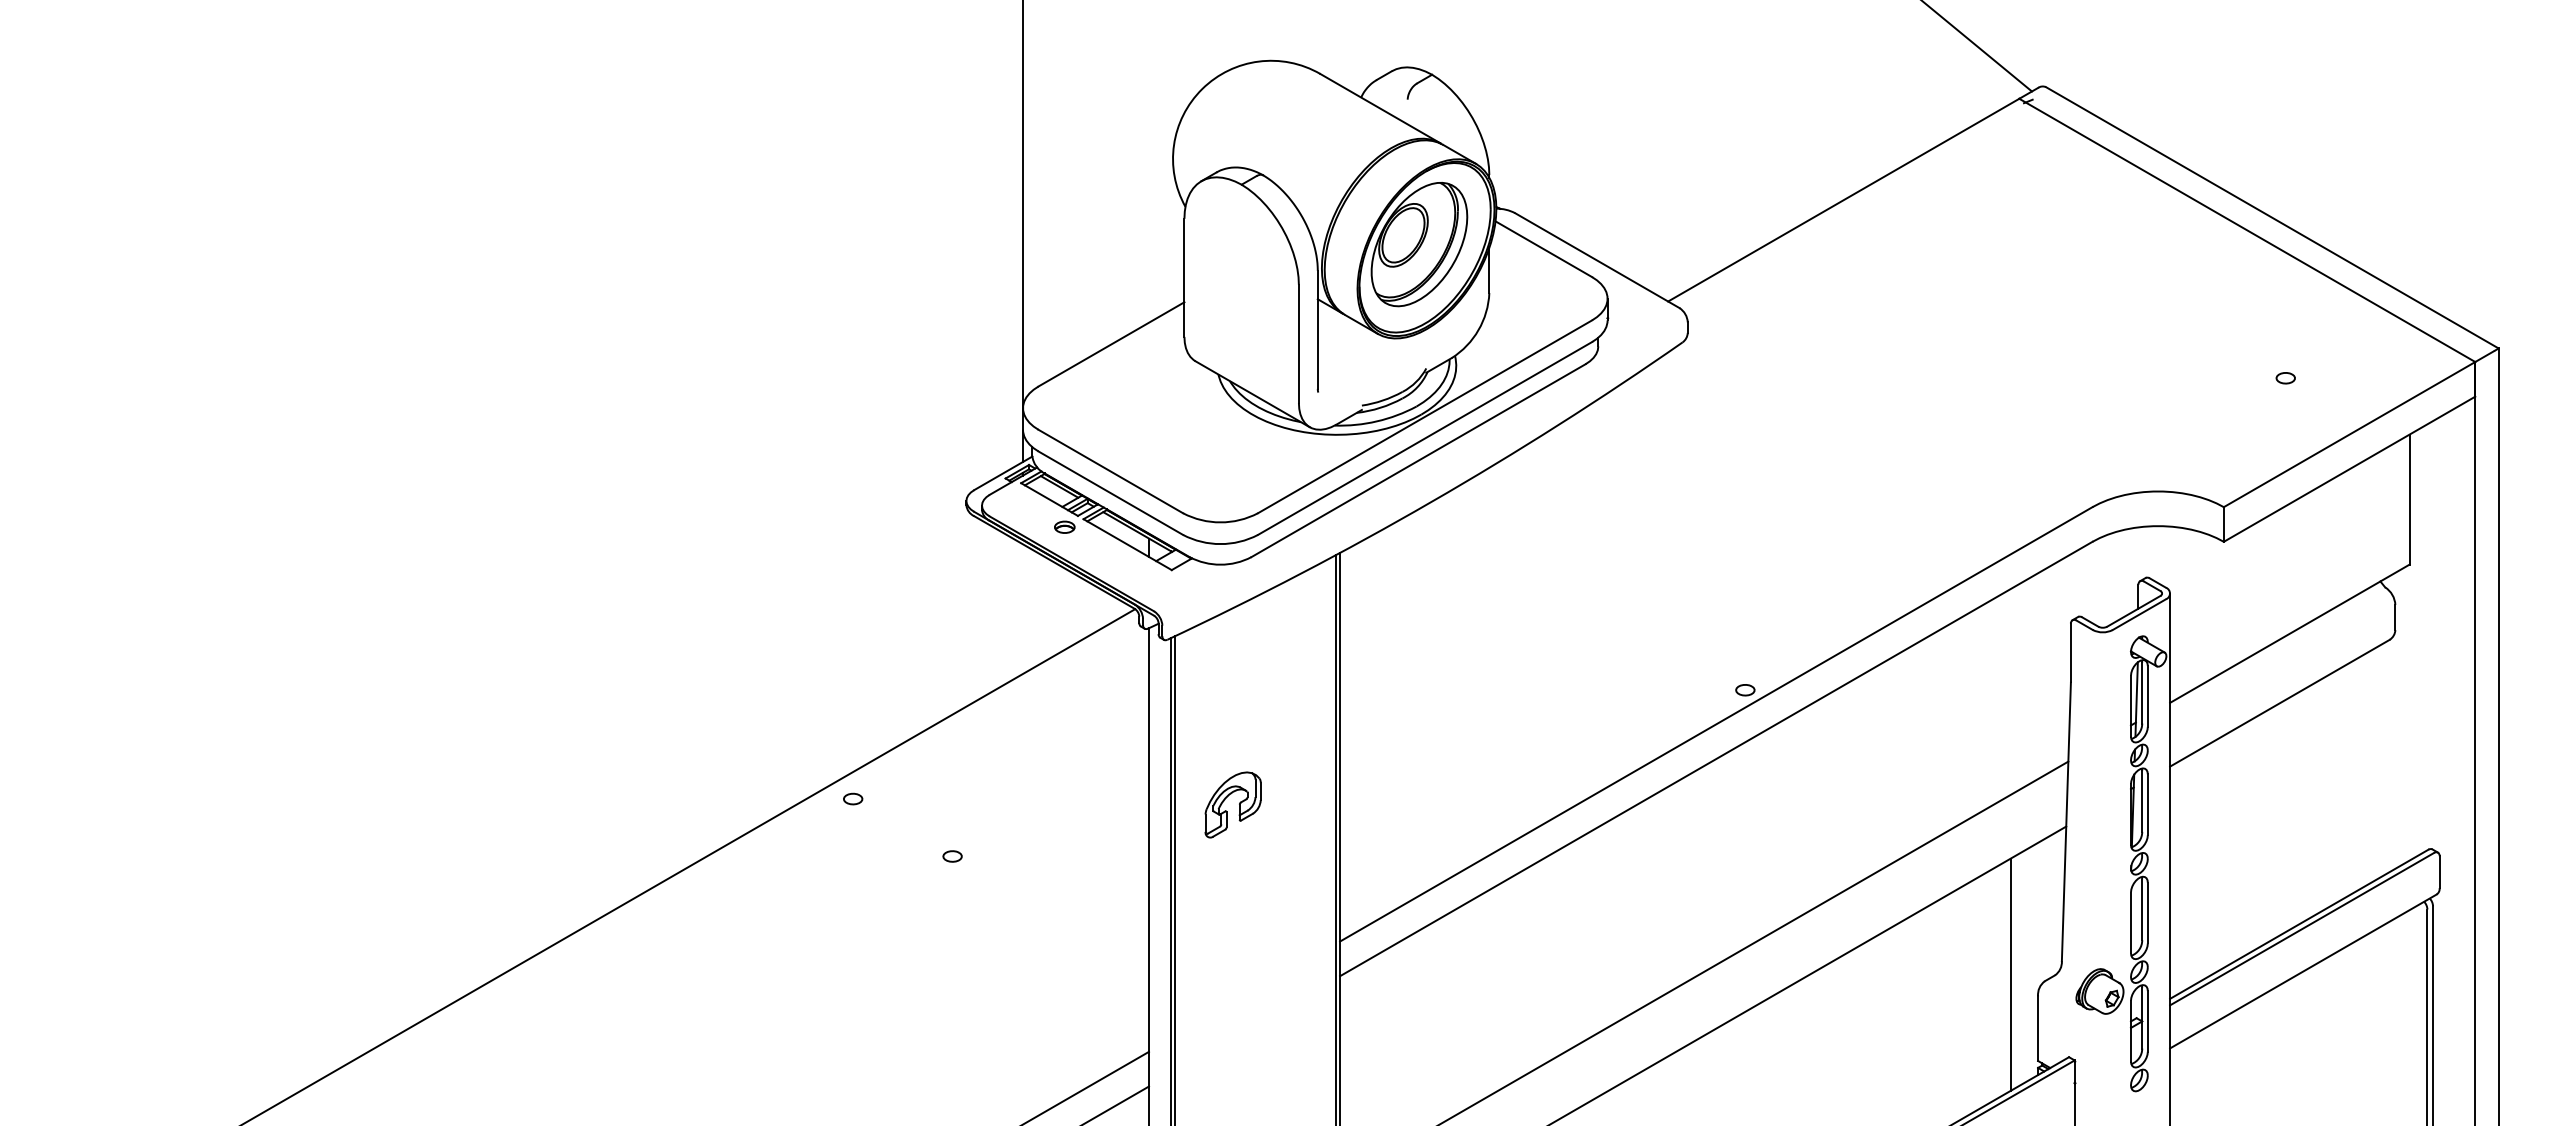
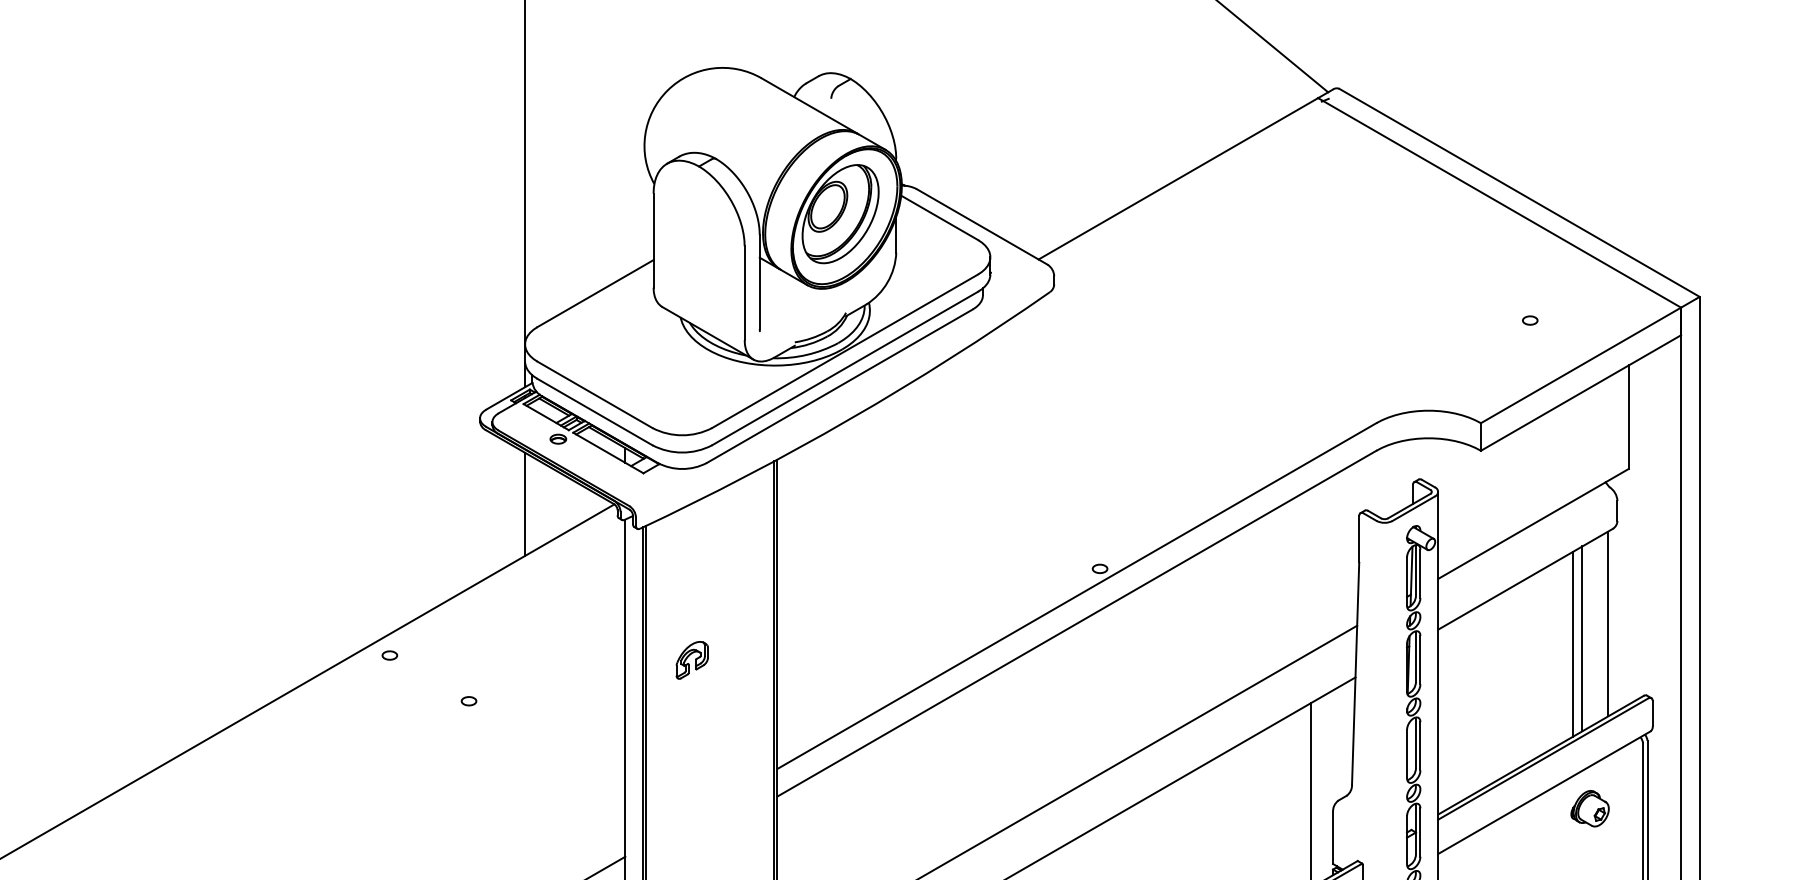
line: (1023, 608) -> (525, 503), added
line: (2383, 759) -> (1608, 624), added
line: (2351, 778) -> (1582, 639), added
line: (2339, 784) -> (1573, 643), added
part: (1232, 805) -> (691, 660), size x0.71
part: (2099, 991) -> (1589, 808), moved

